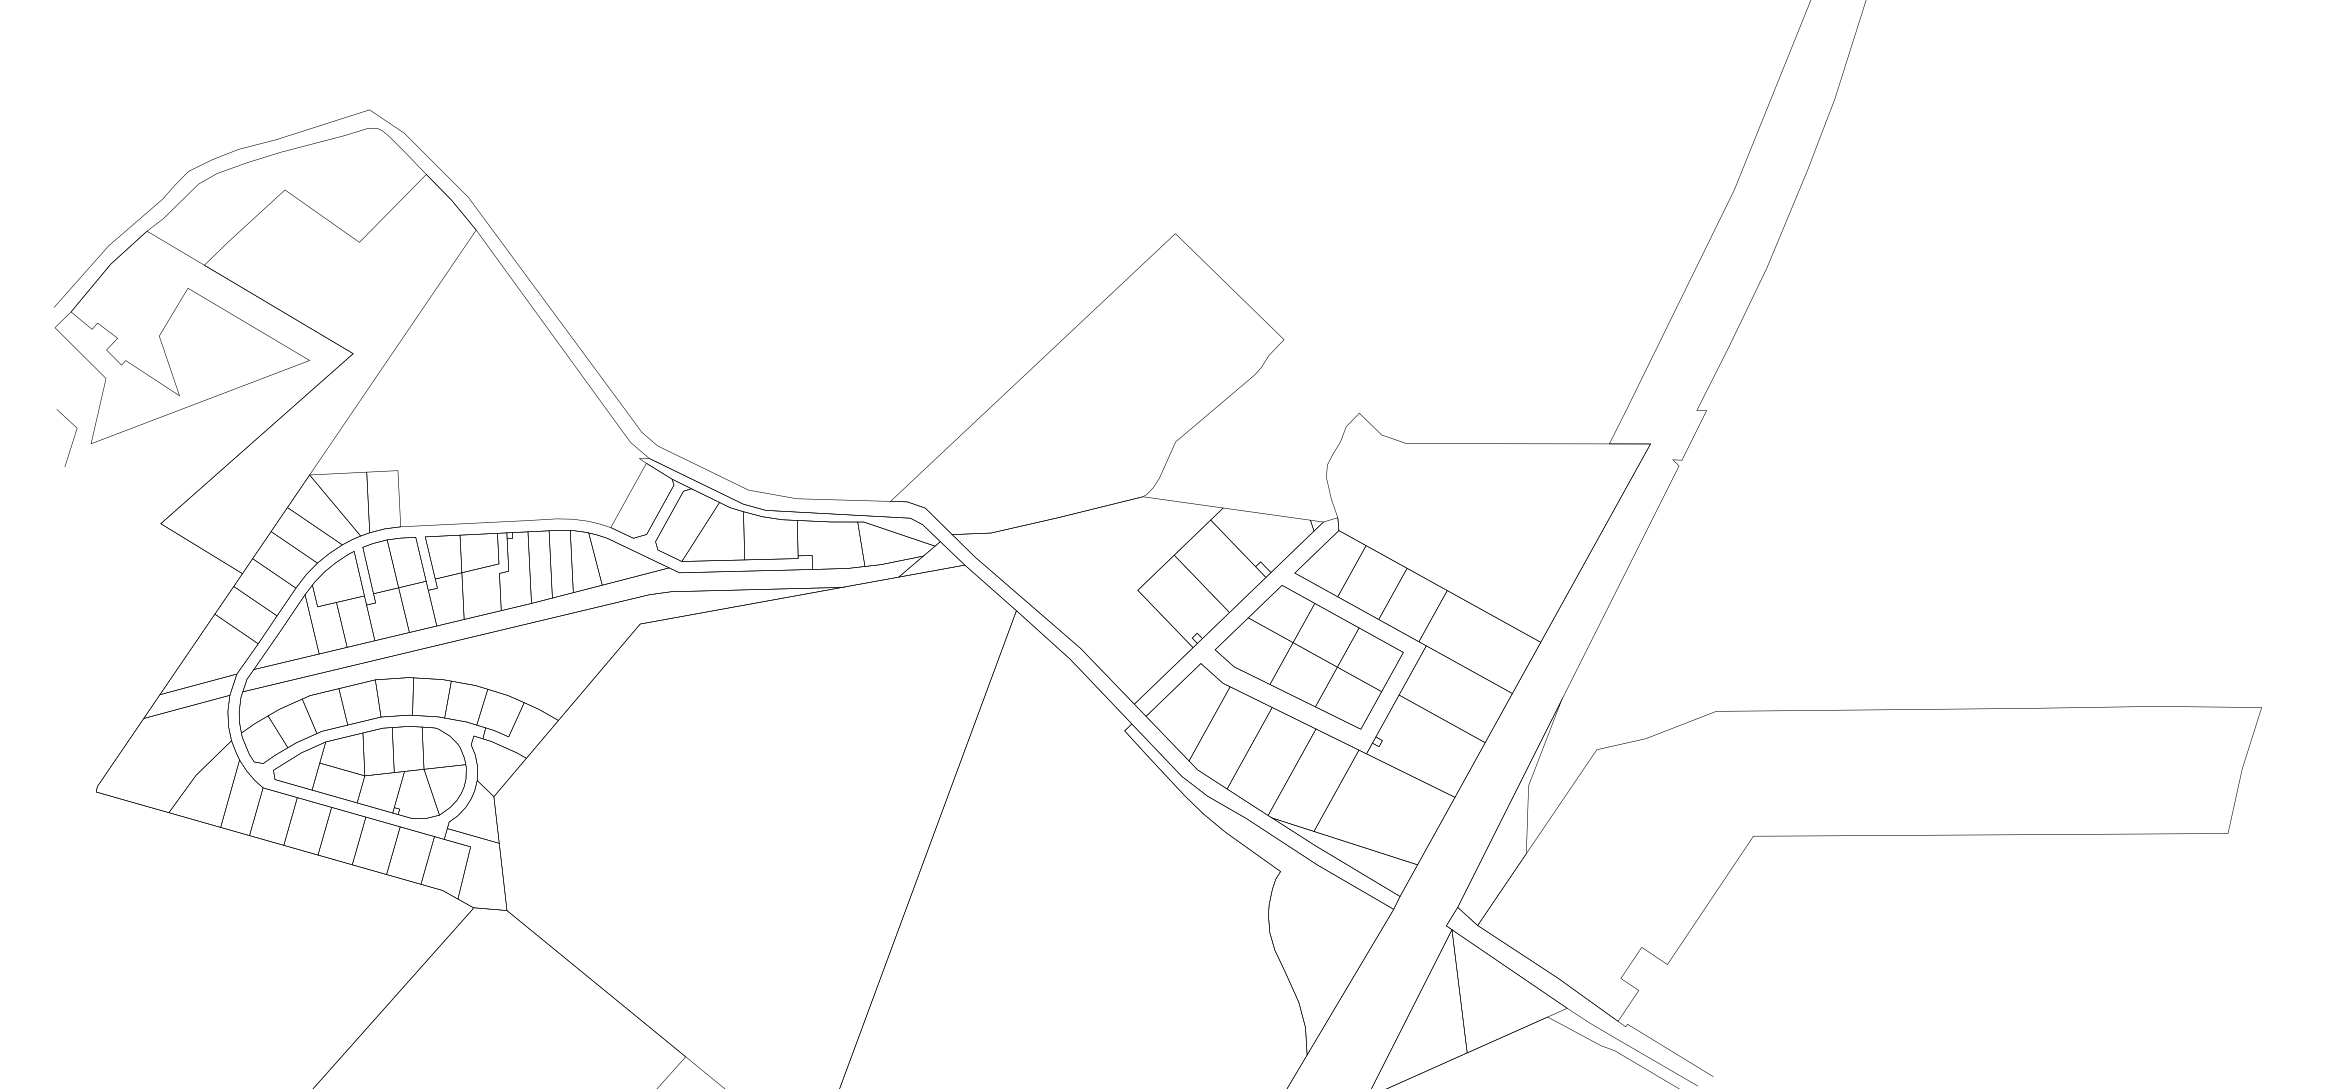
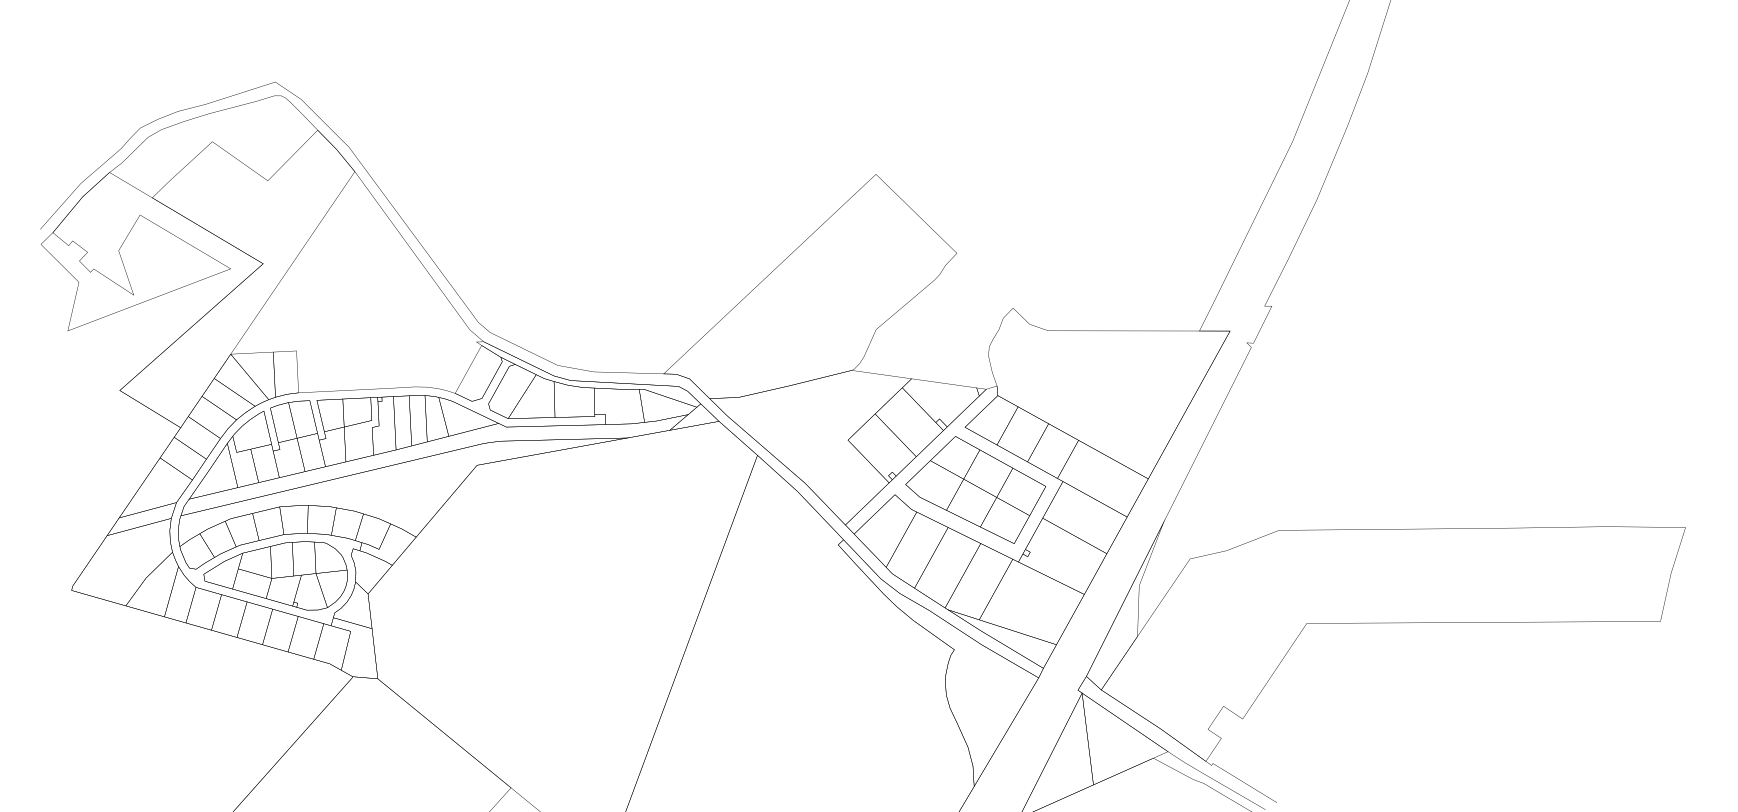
line: (73, 438) -> (54, 326), removed

